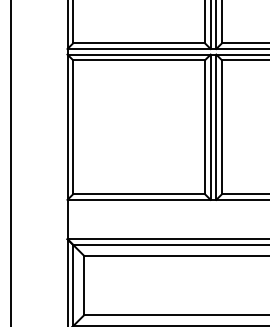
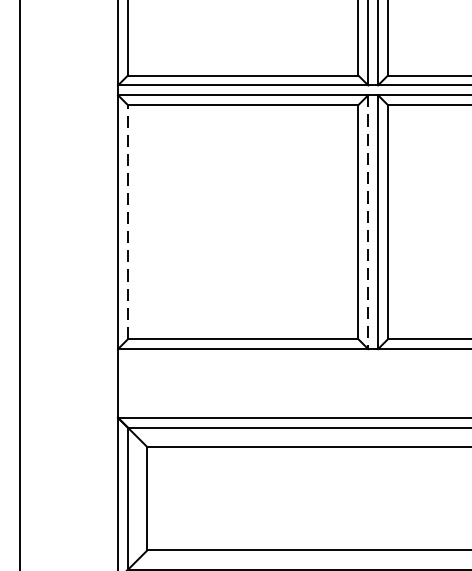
line: (73, 126) -> (128, 220), solid -> dashed
line: (210, 127) -> (367, 222), solid -> dashed

